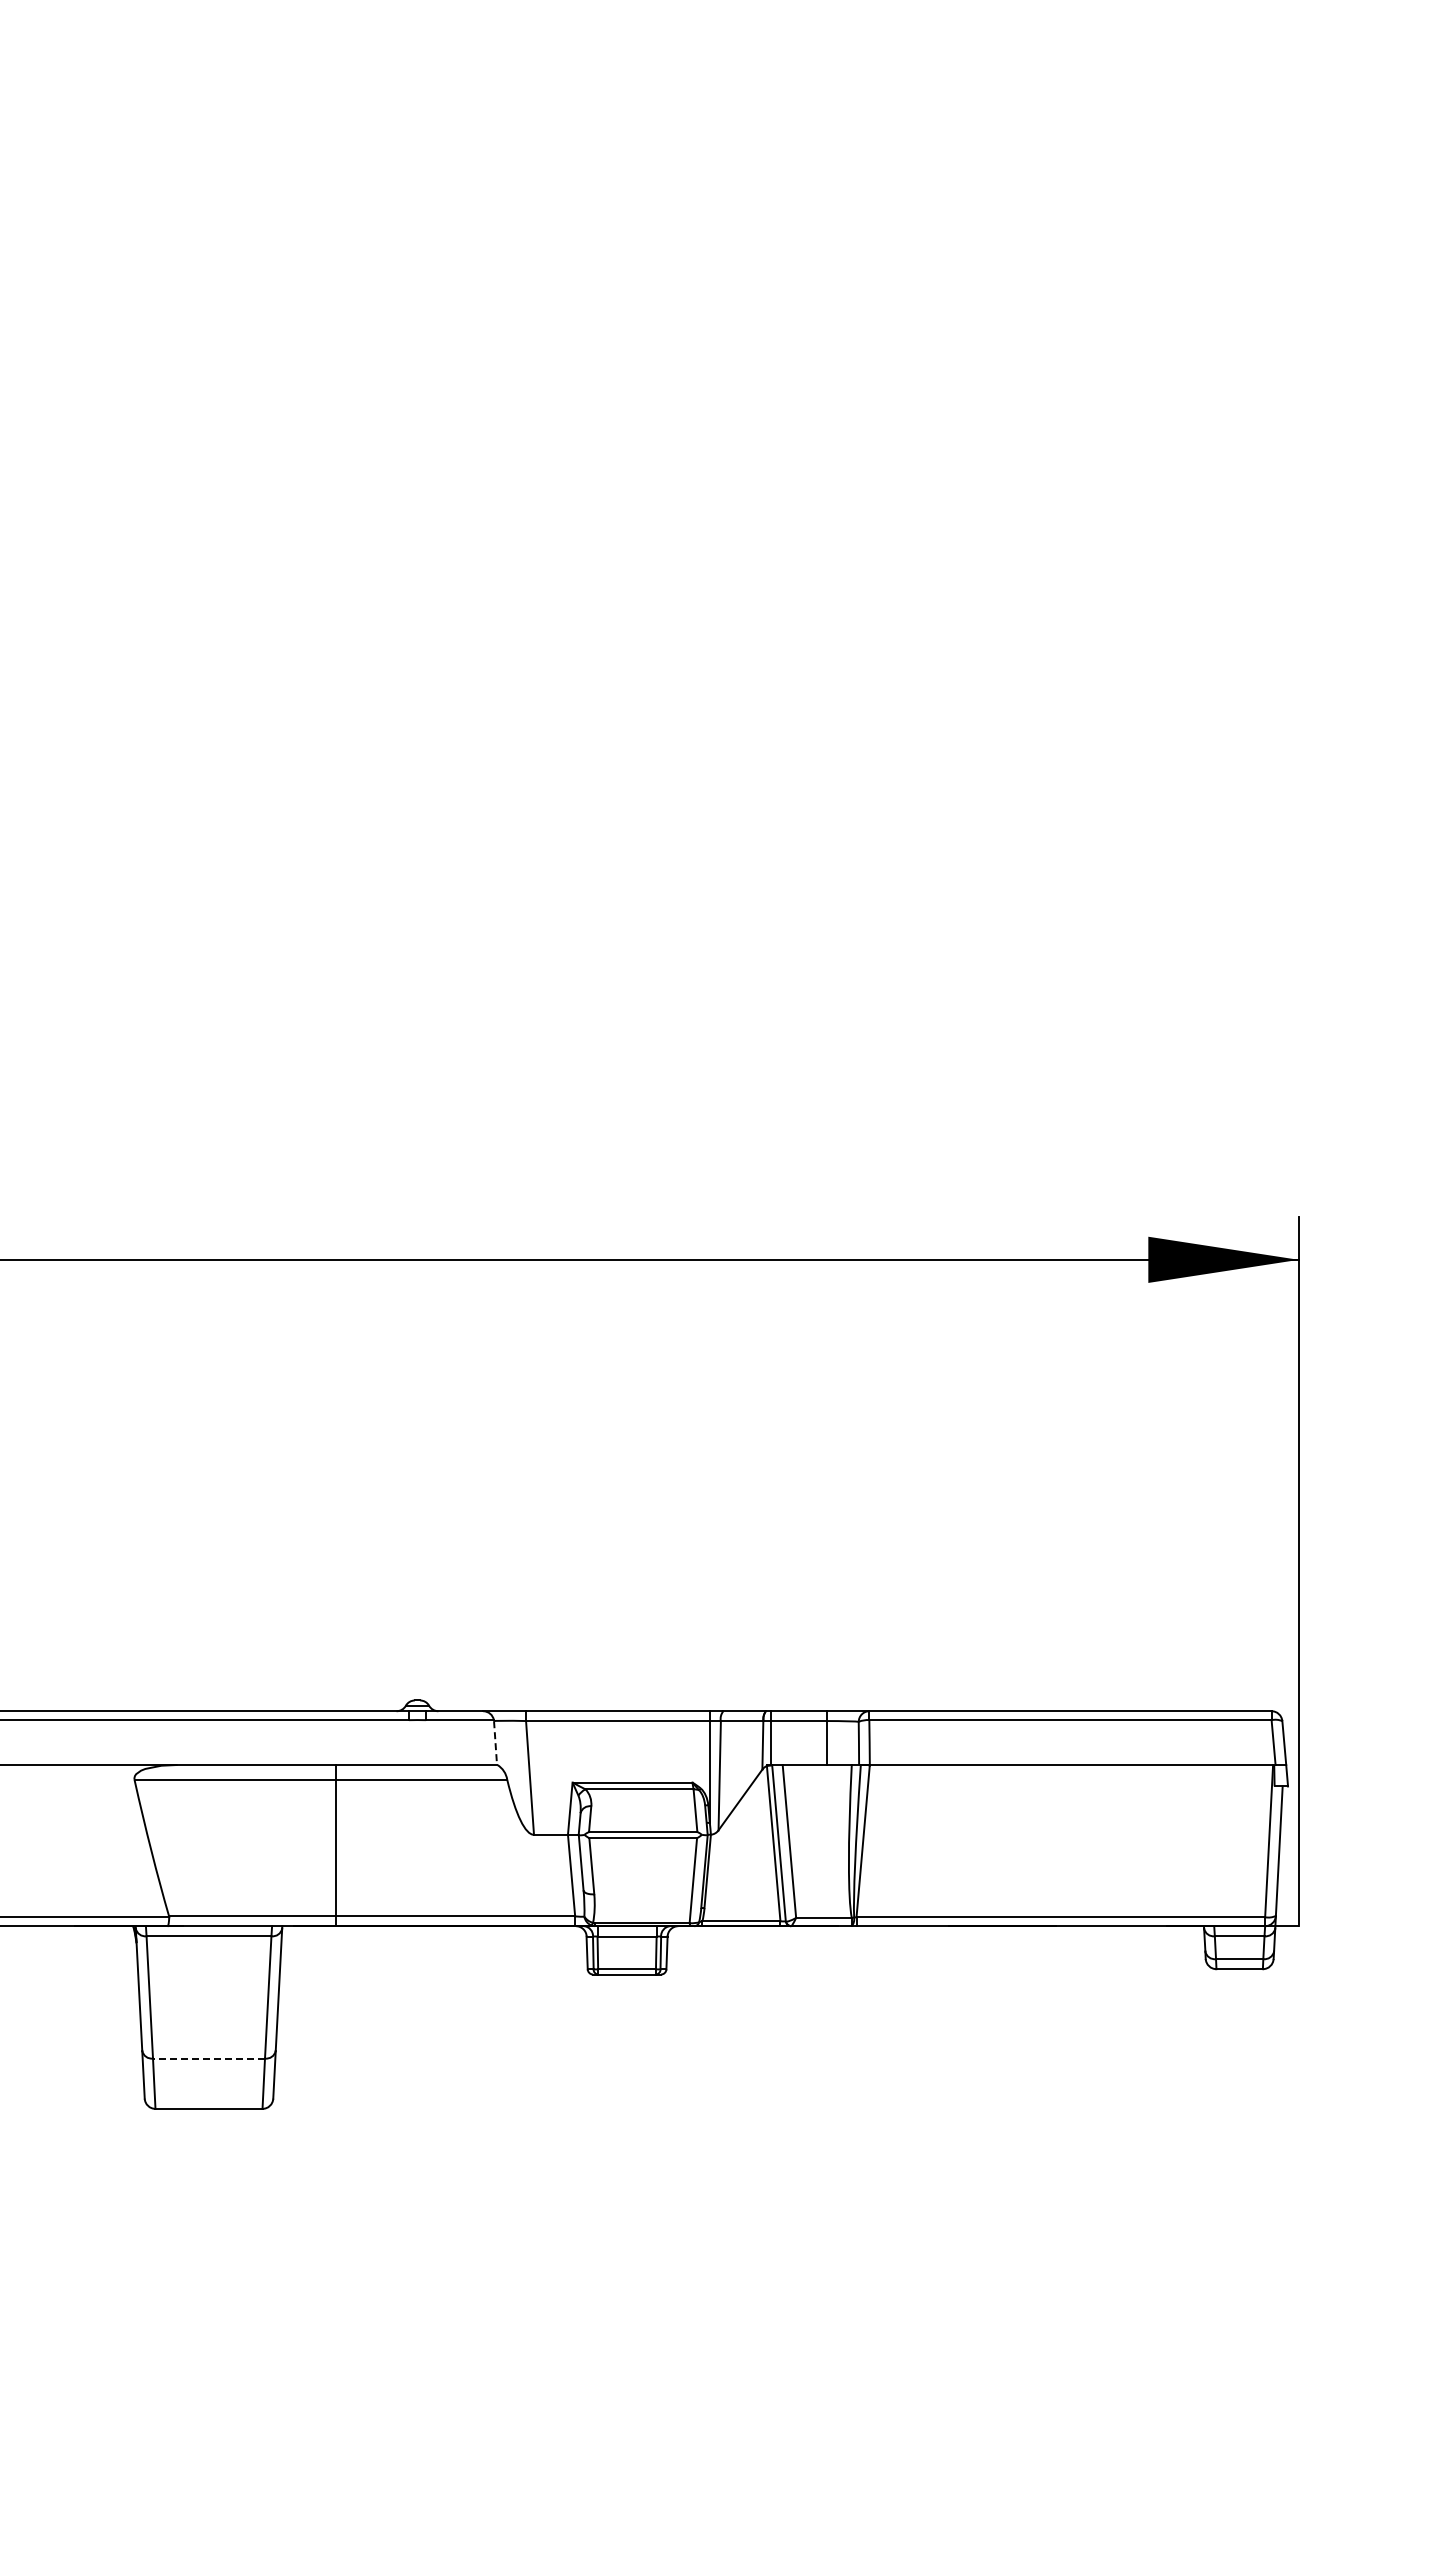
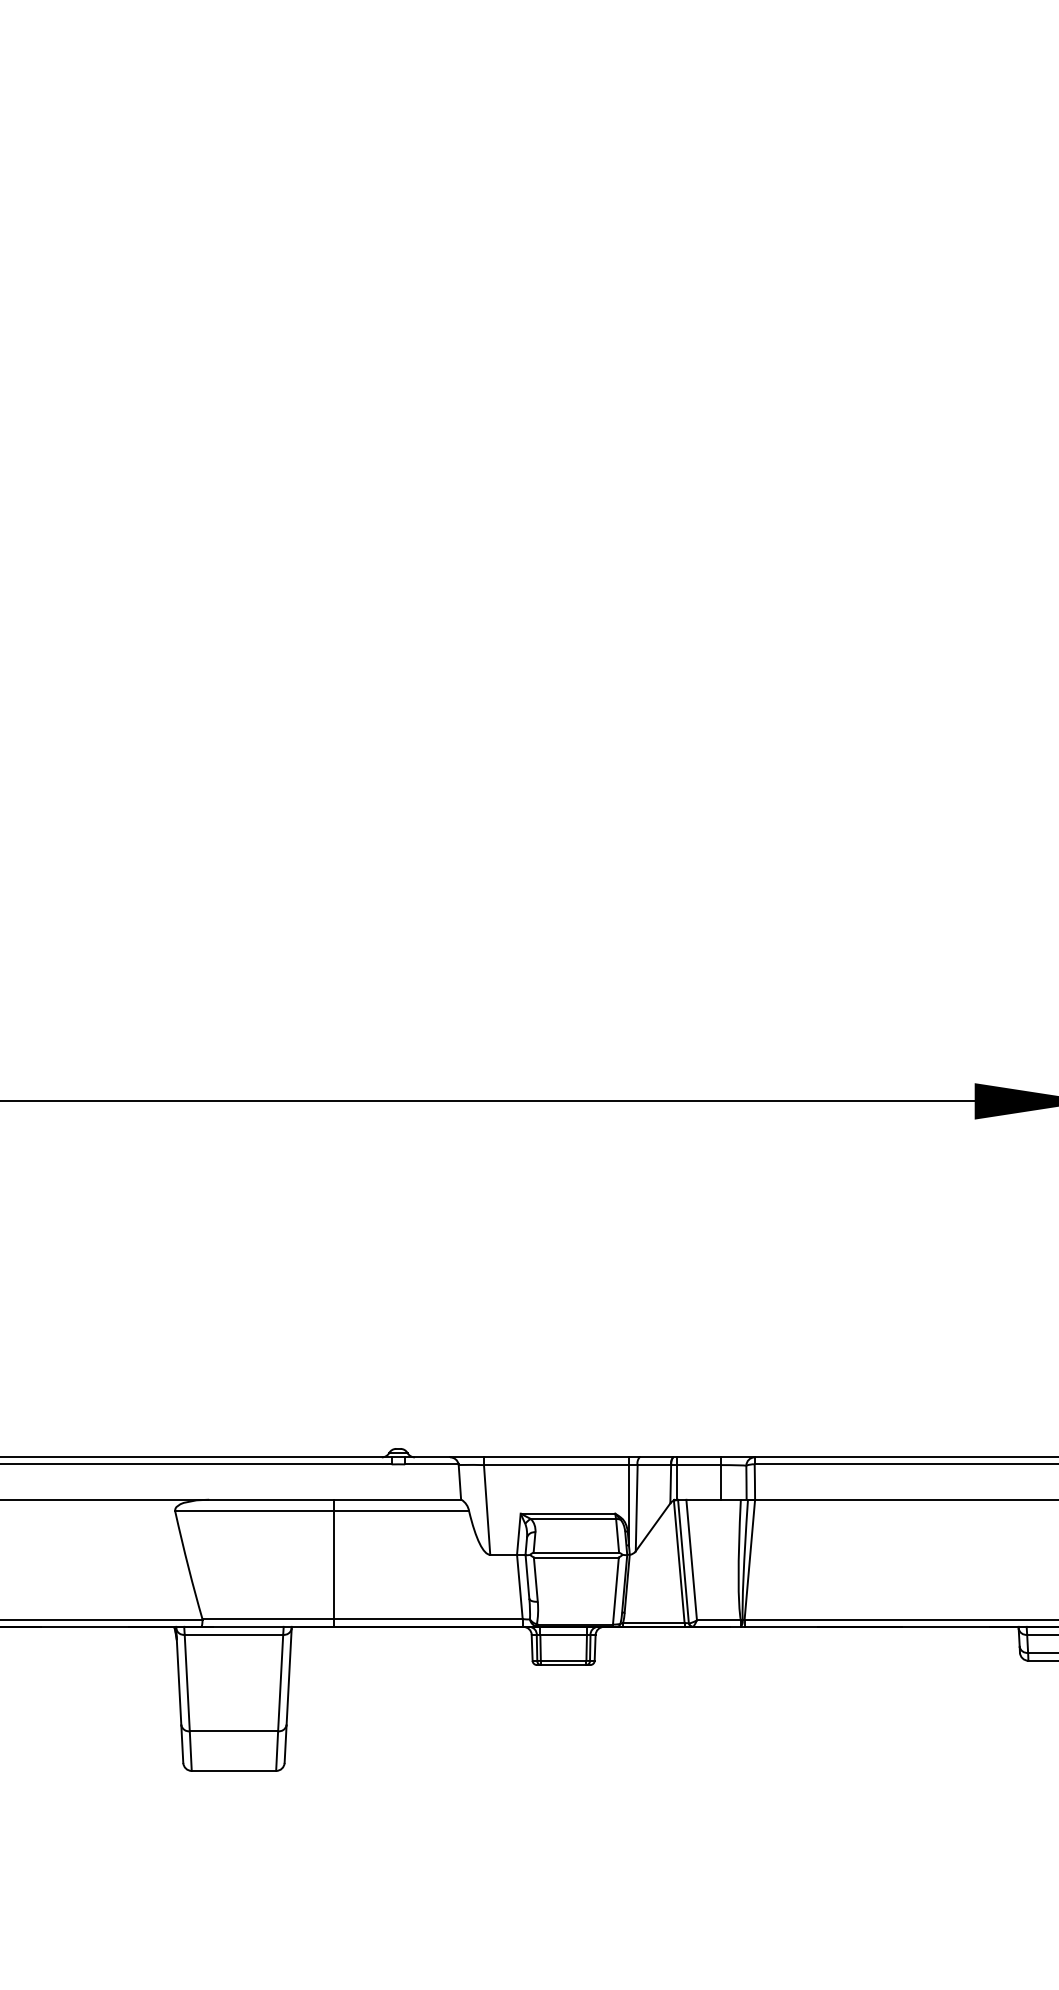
line: (495, 1743) -> (459, 1482), dashed -> solid
line: (209, 2058) -> (234, 1731), dashed -> solid

